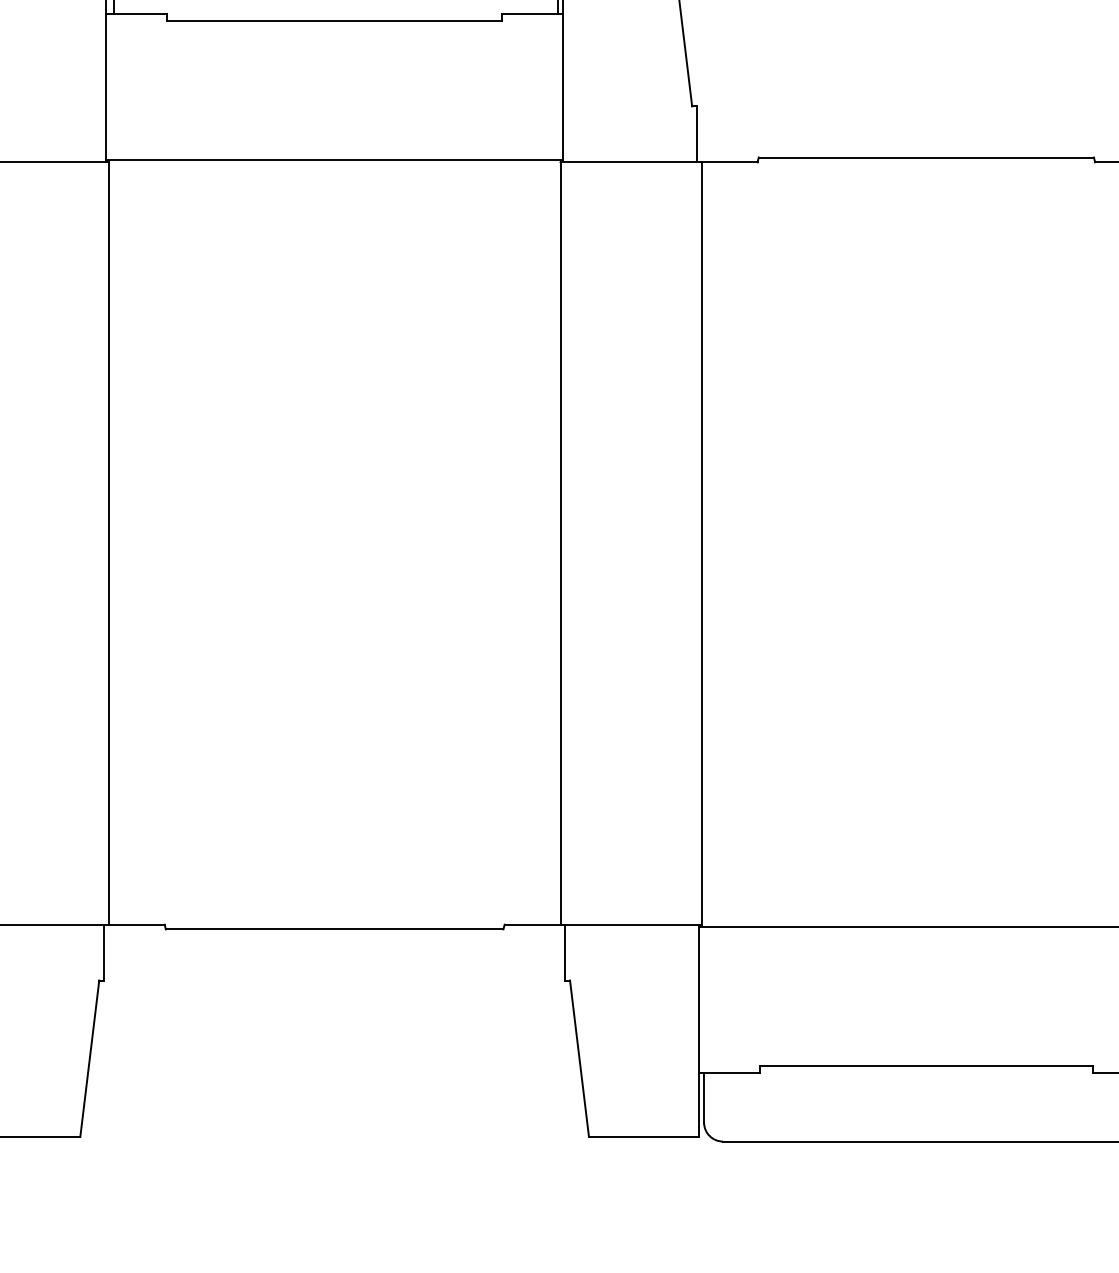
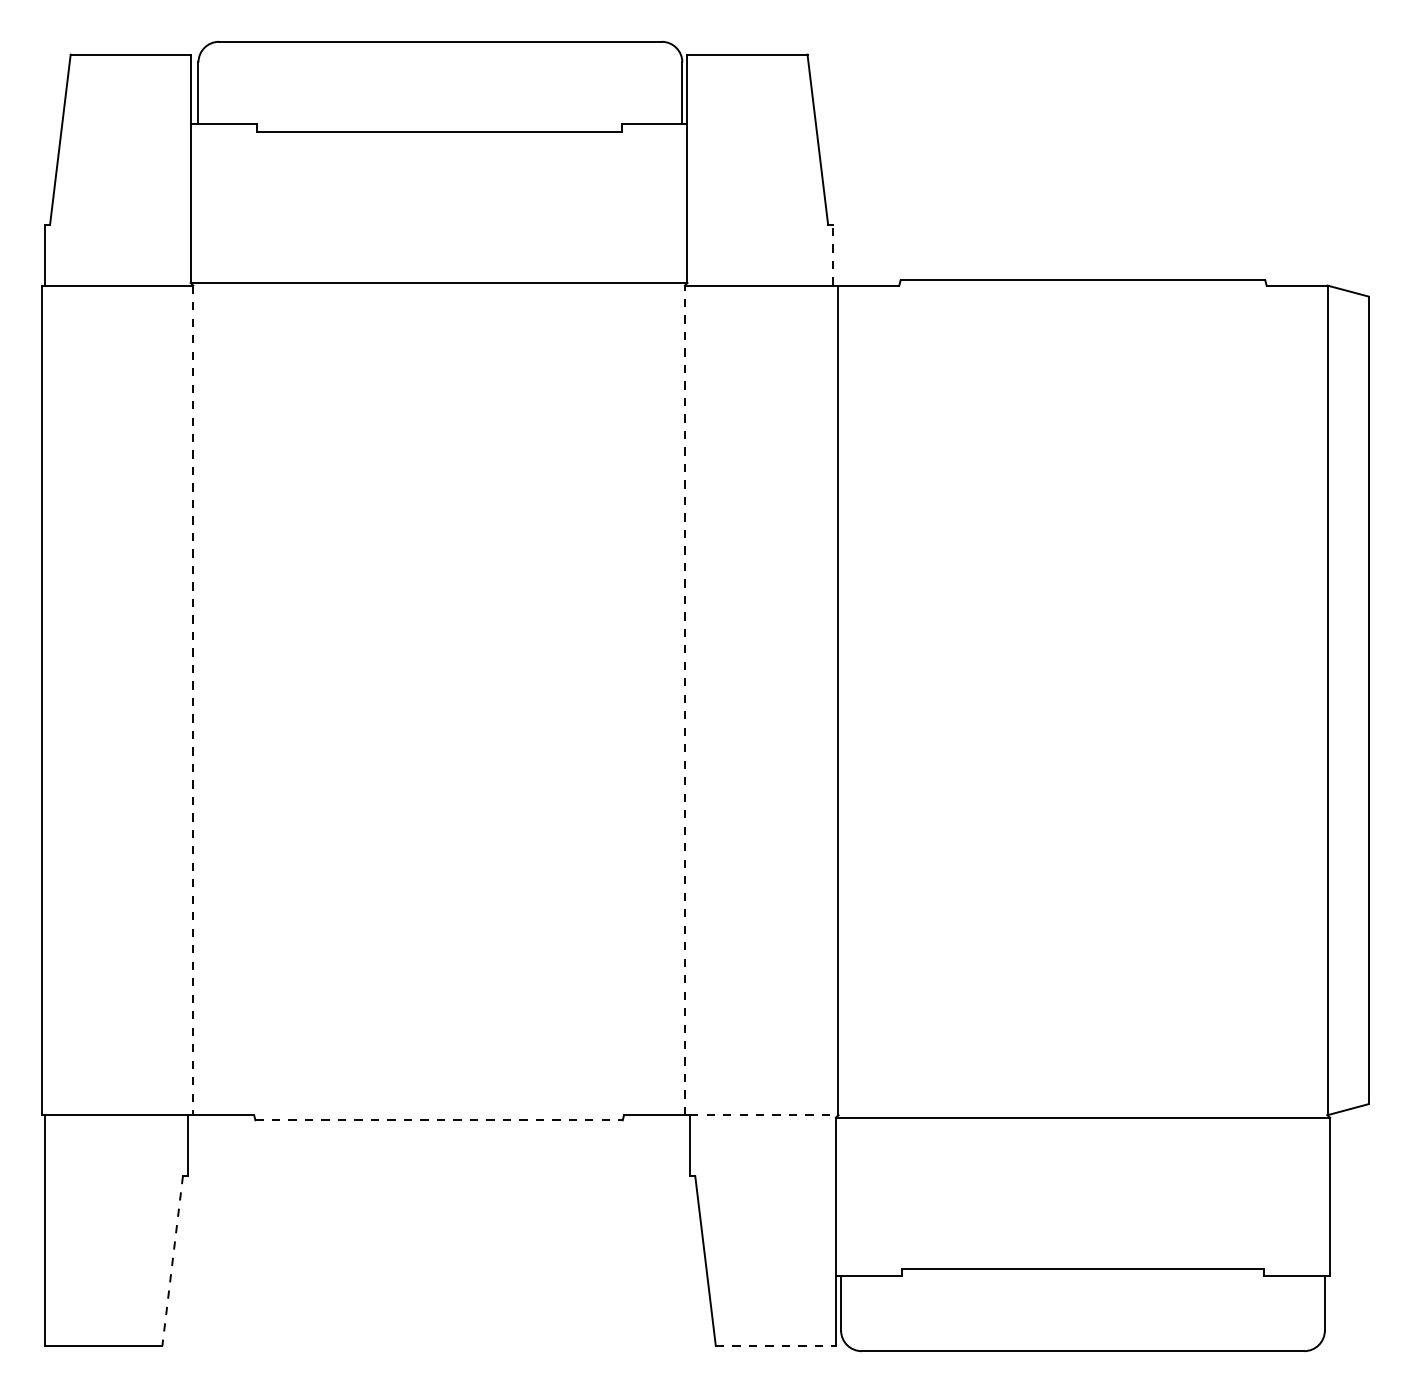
line: (697, 133) -> (833, 254), solid -> dashed
line: (108, 543) -> (193, 700), solid -> dashed
line: (560, 543) -> (684, 700), solid -> dashed
line: (633, 924) -> (764, 1115), solid -> dashed
line: (335, 929) -> (439, 1120), solid -> dashed
line: (89, 1059) -> (172, 1261), solid -> dashed
line: (644, 1137) -> (776, 1346), solid -> dashed

